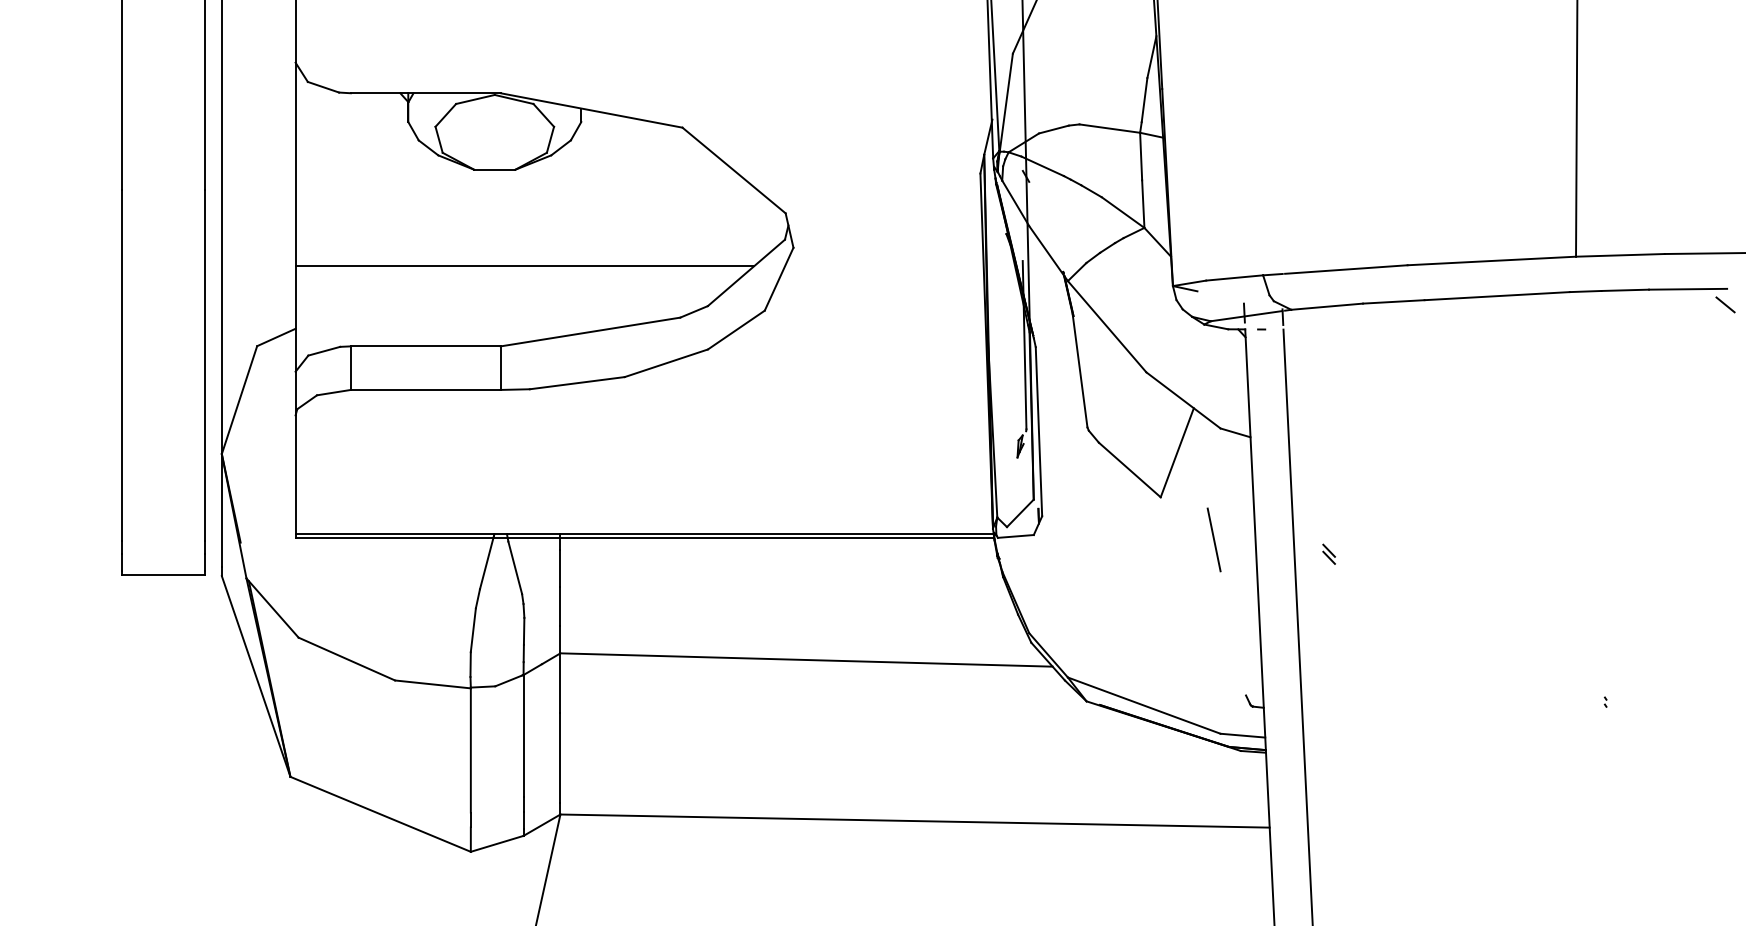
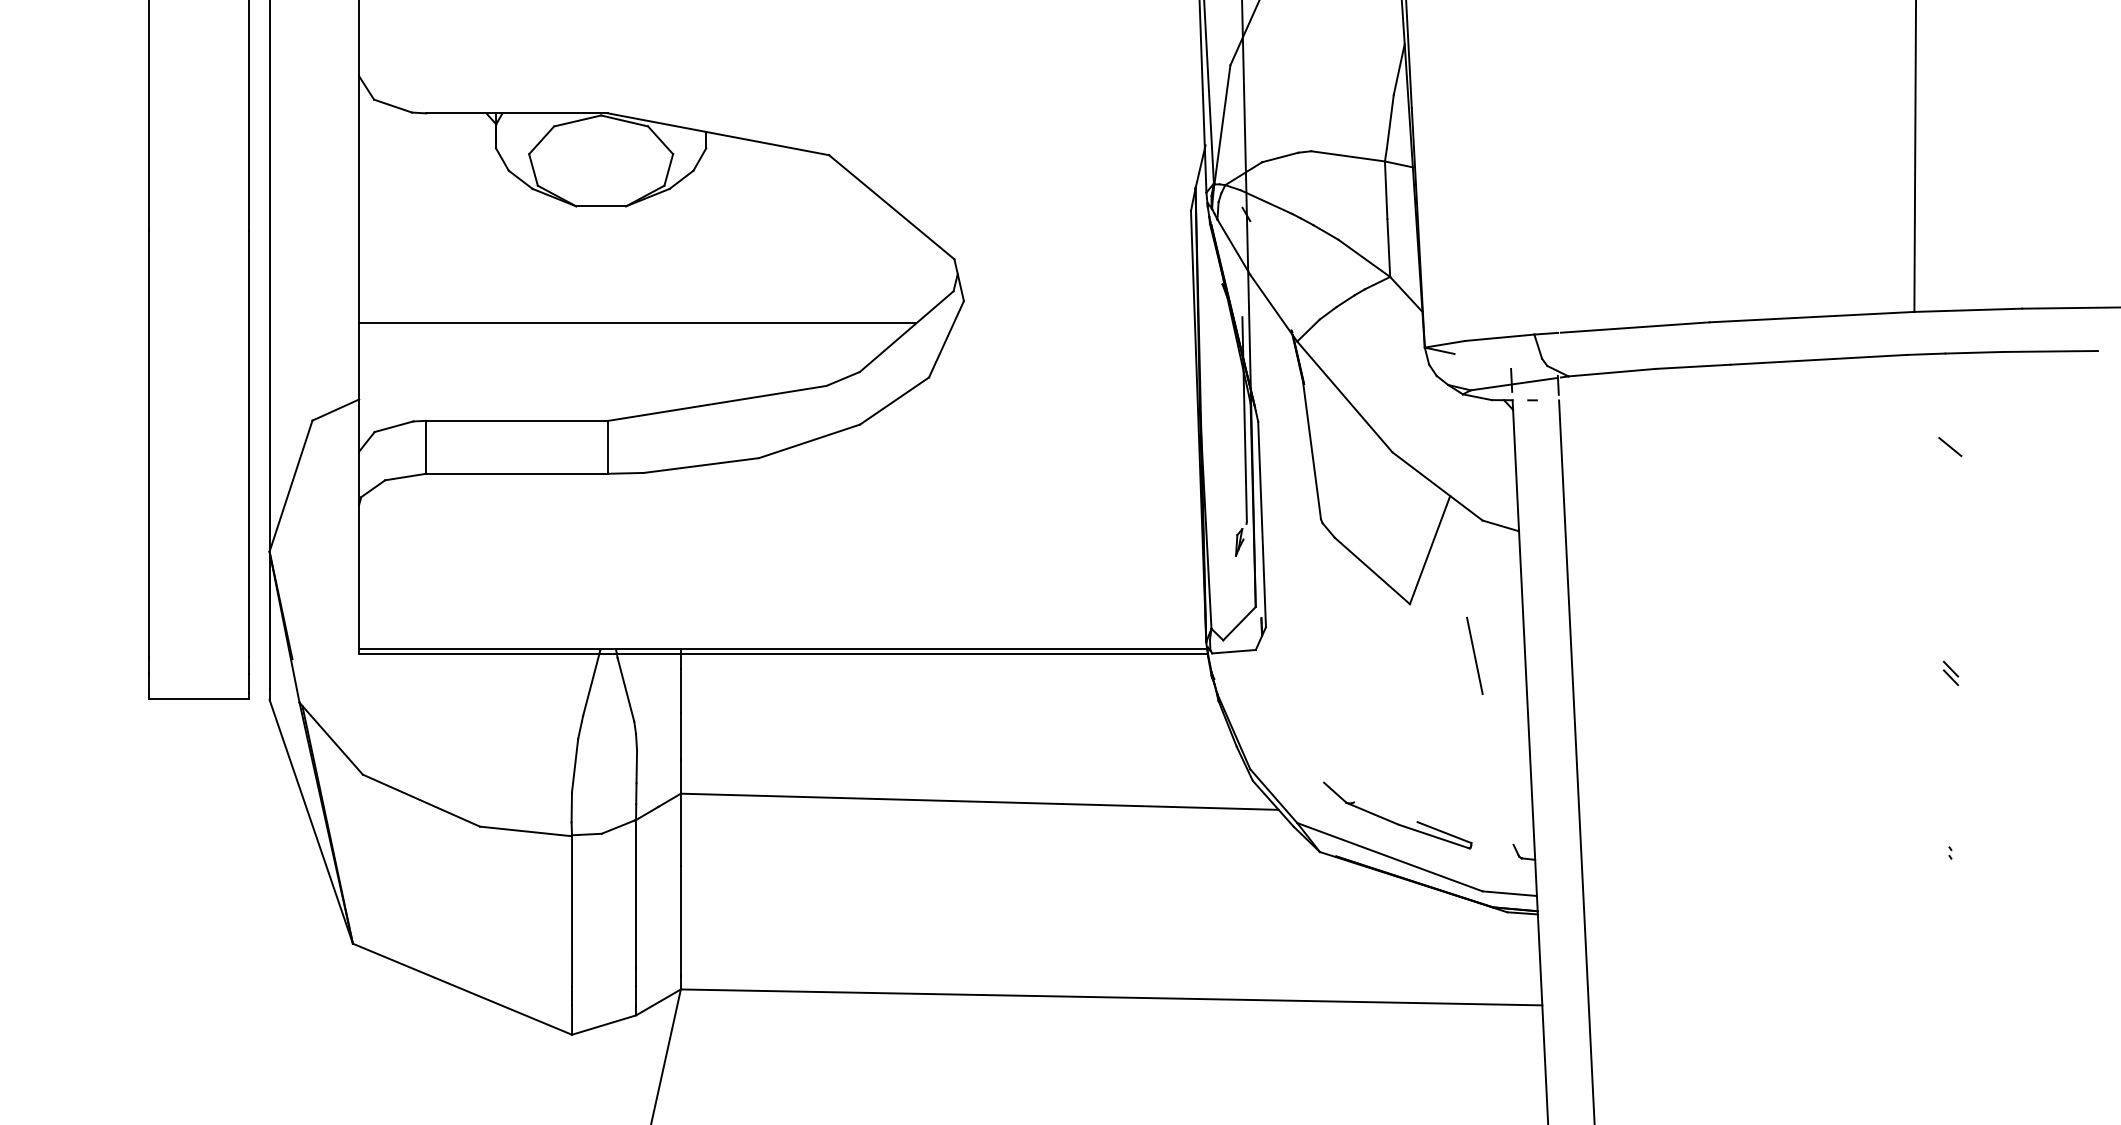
line: (1725, 304) -> (1950, 446), moved
part: (1328, 553) -> (1950, 672), moved
part: (1150, 671) -> (1397, 815), added

